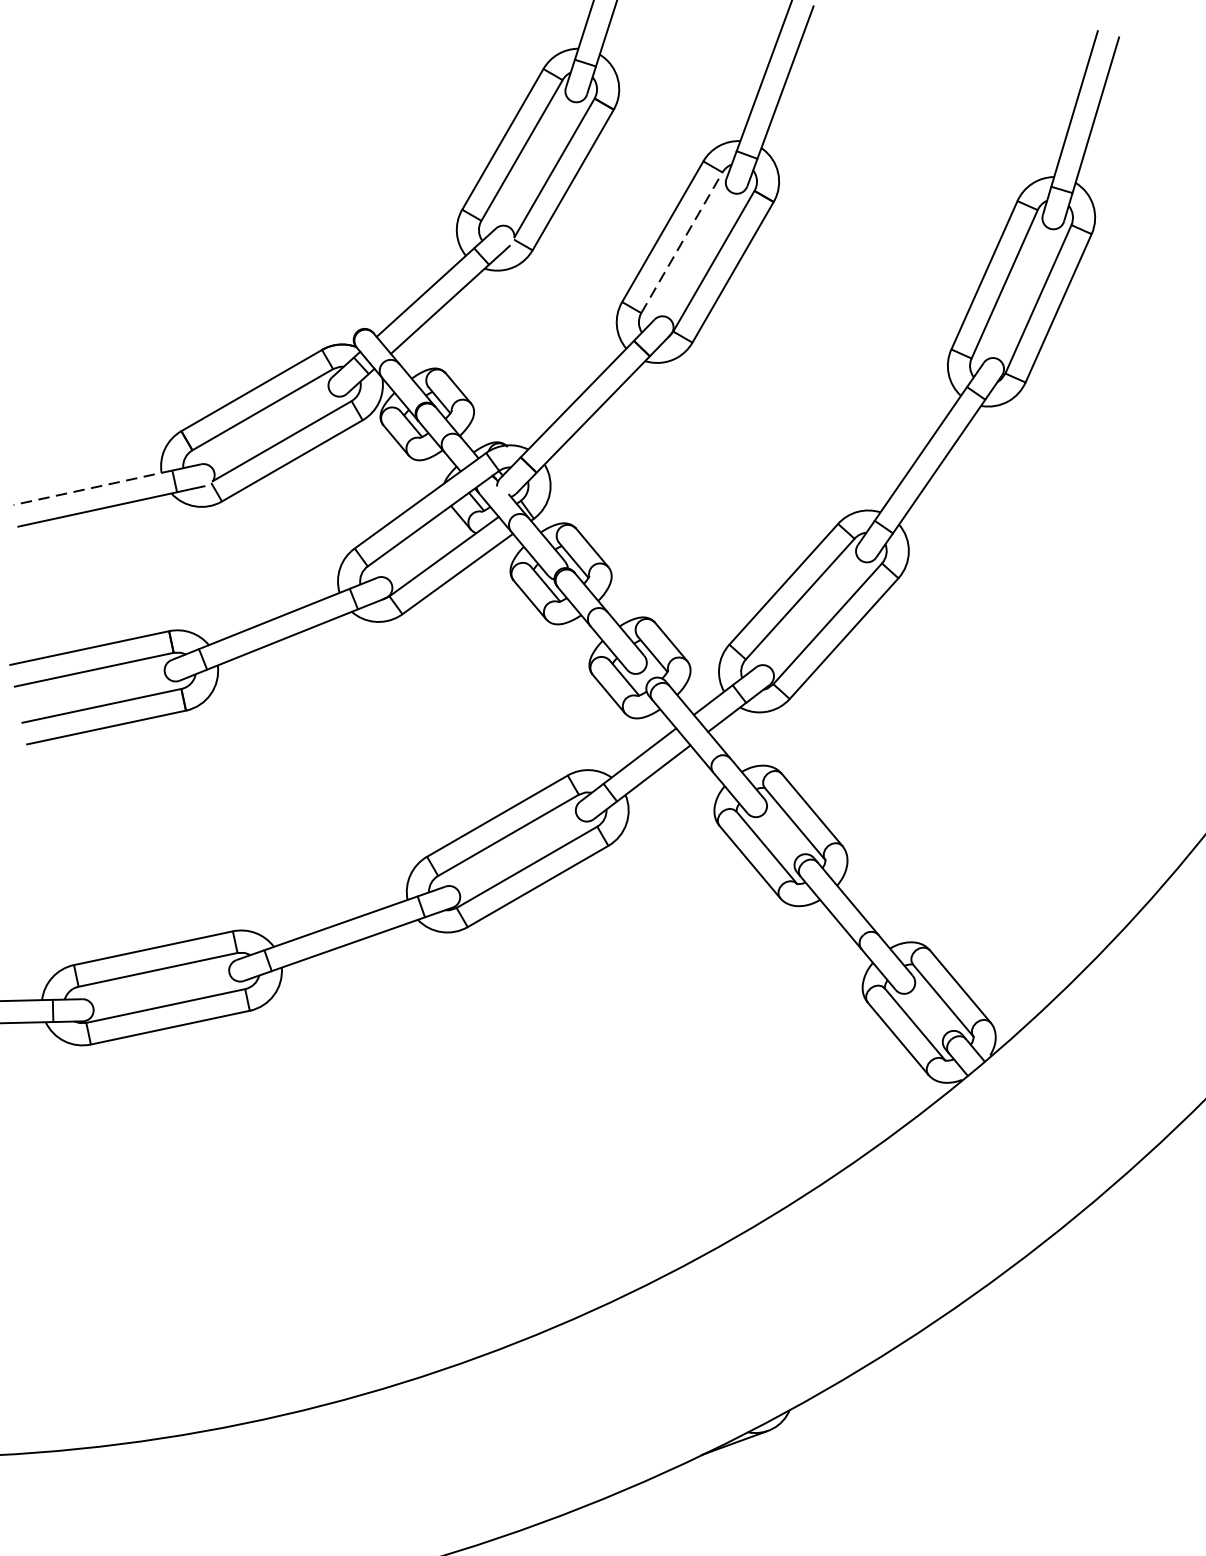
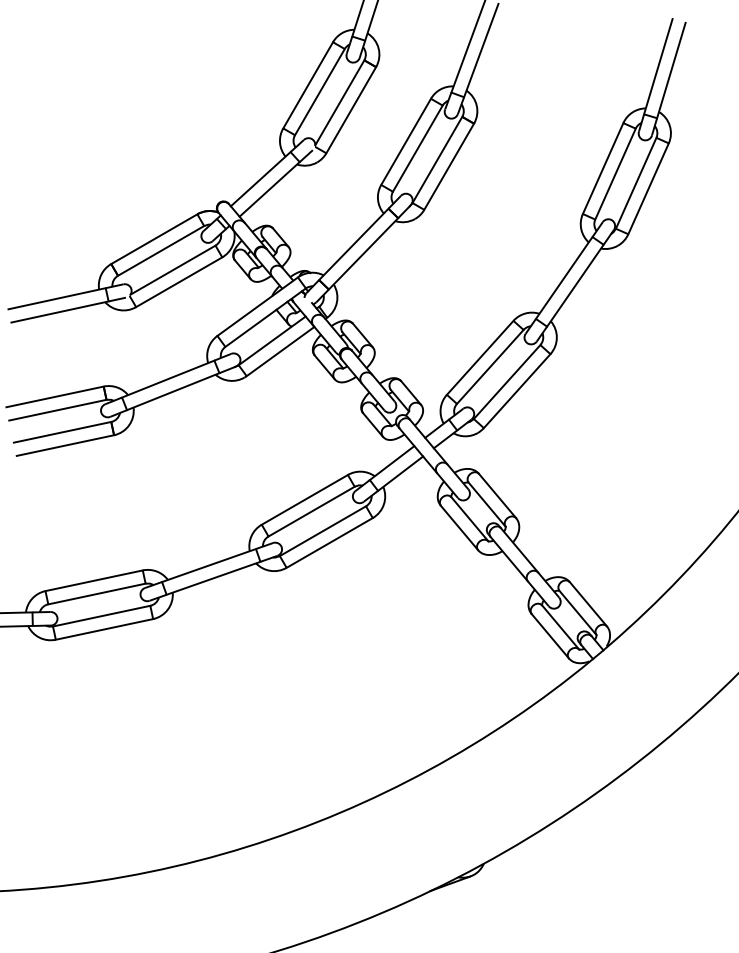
line: (681, 242) -> (417, 148), dashed -> solid
line: (93, 487) -> (57, 298), dashed -> solid

